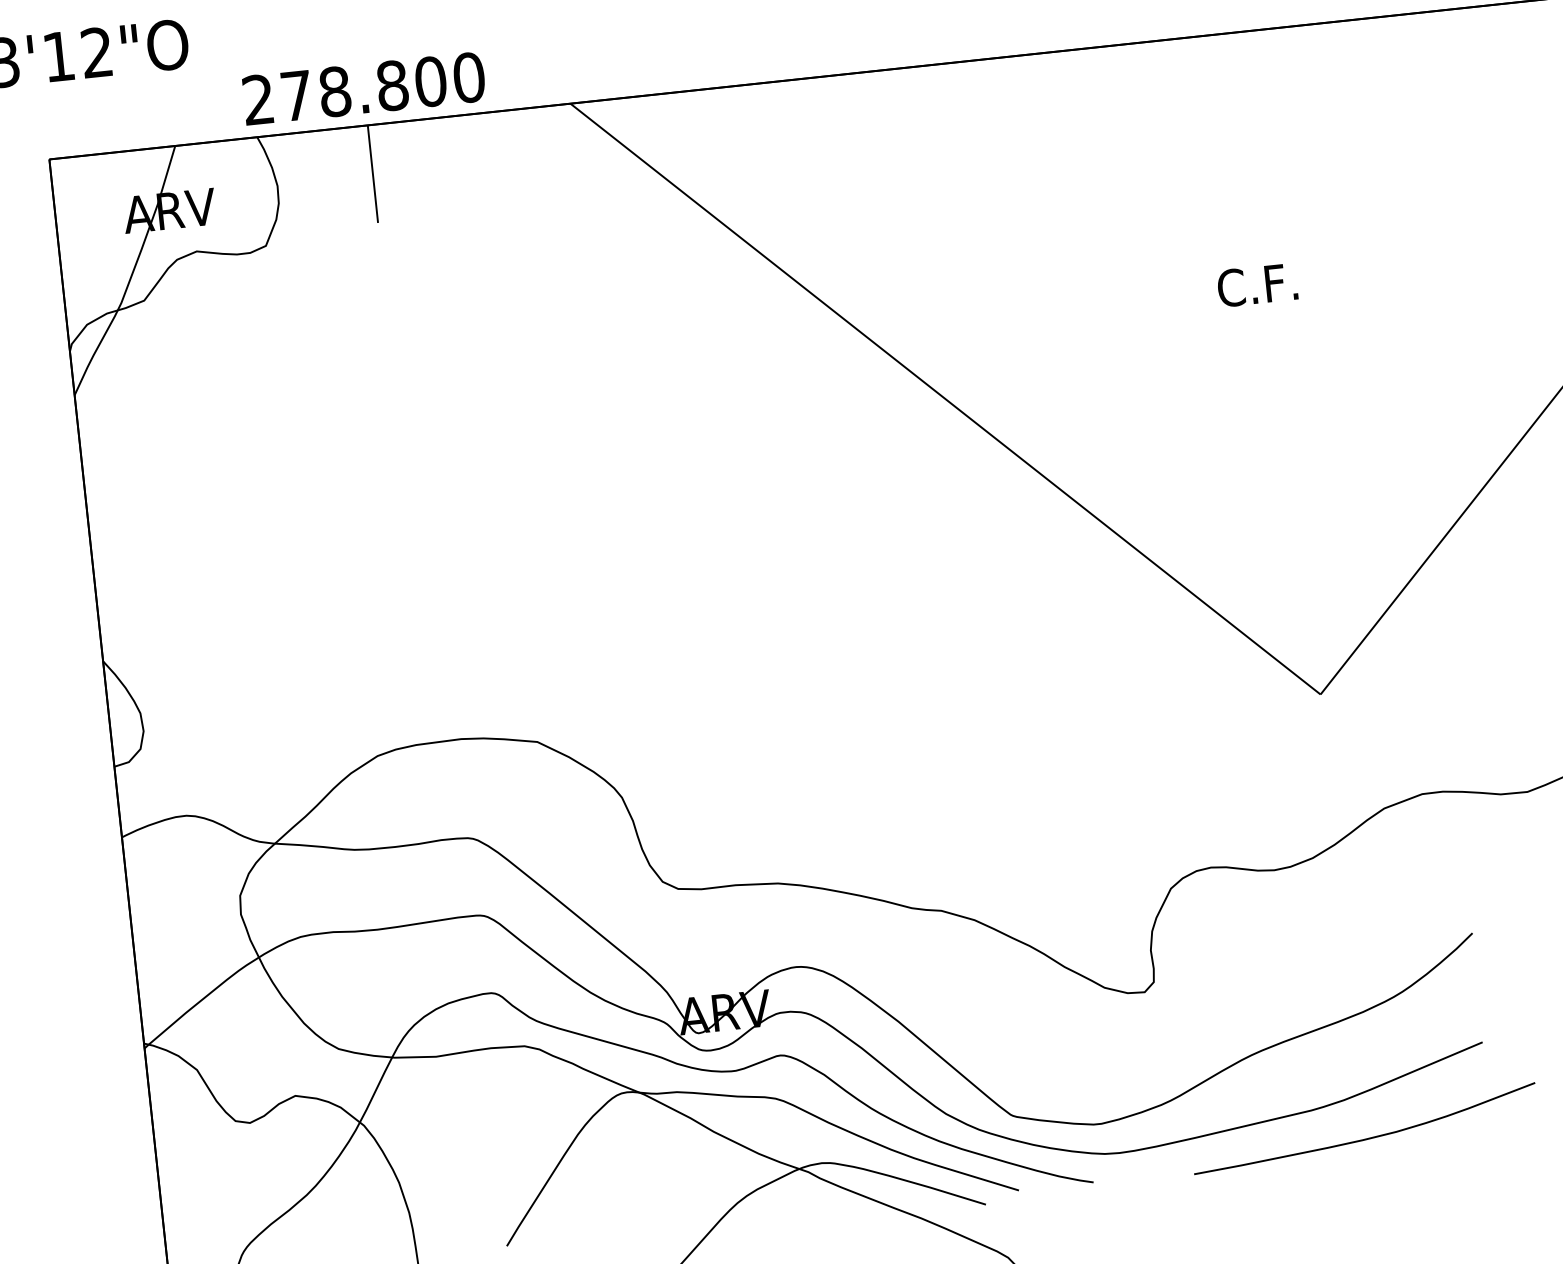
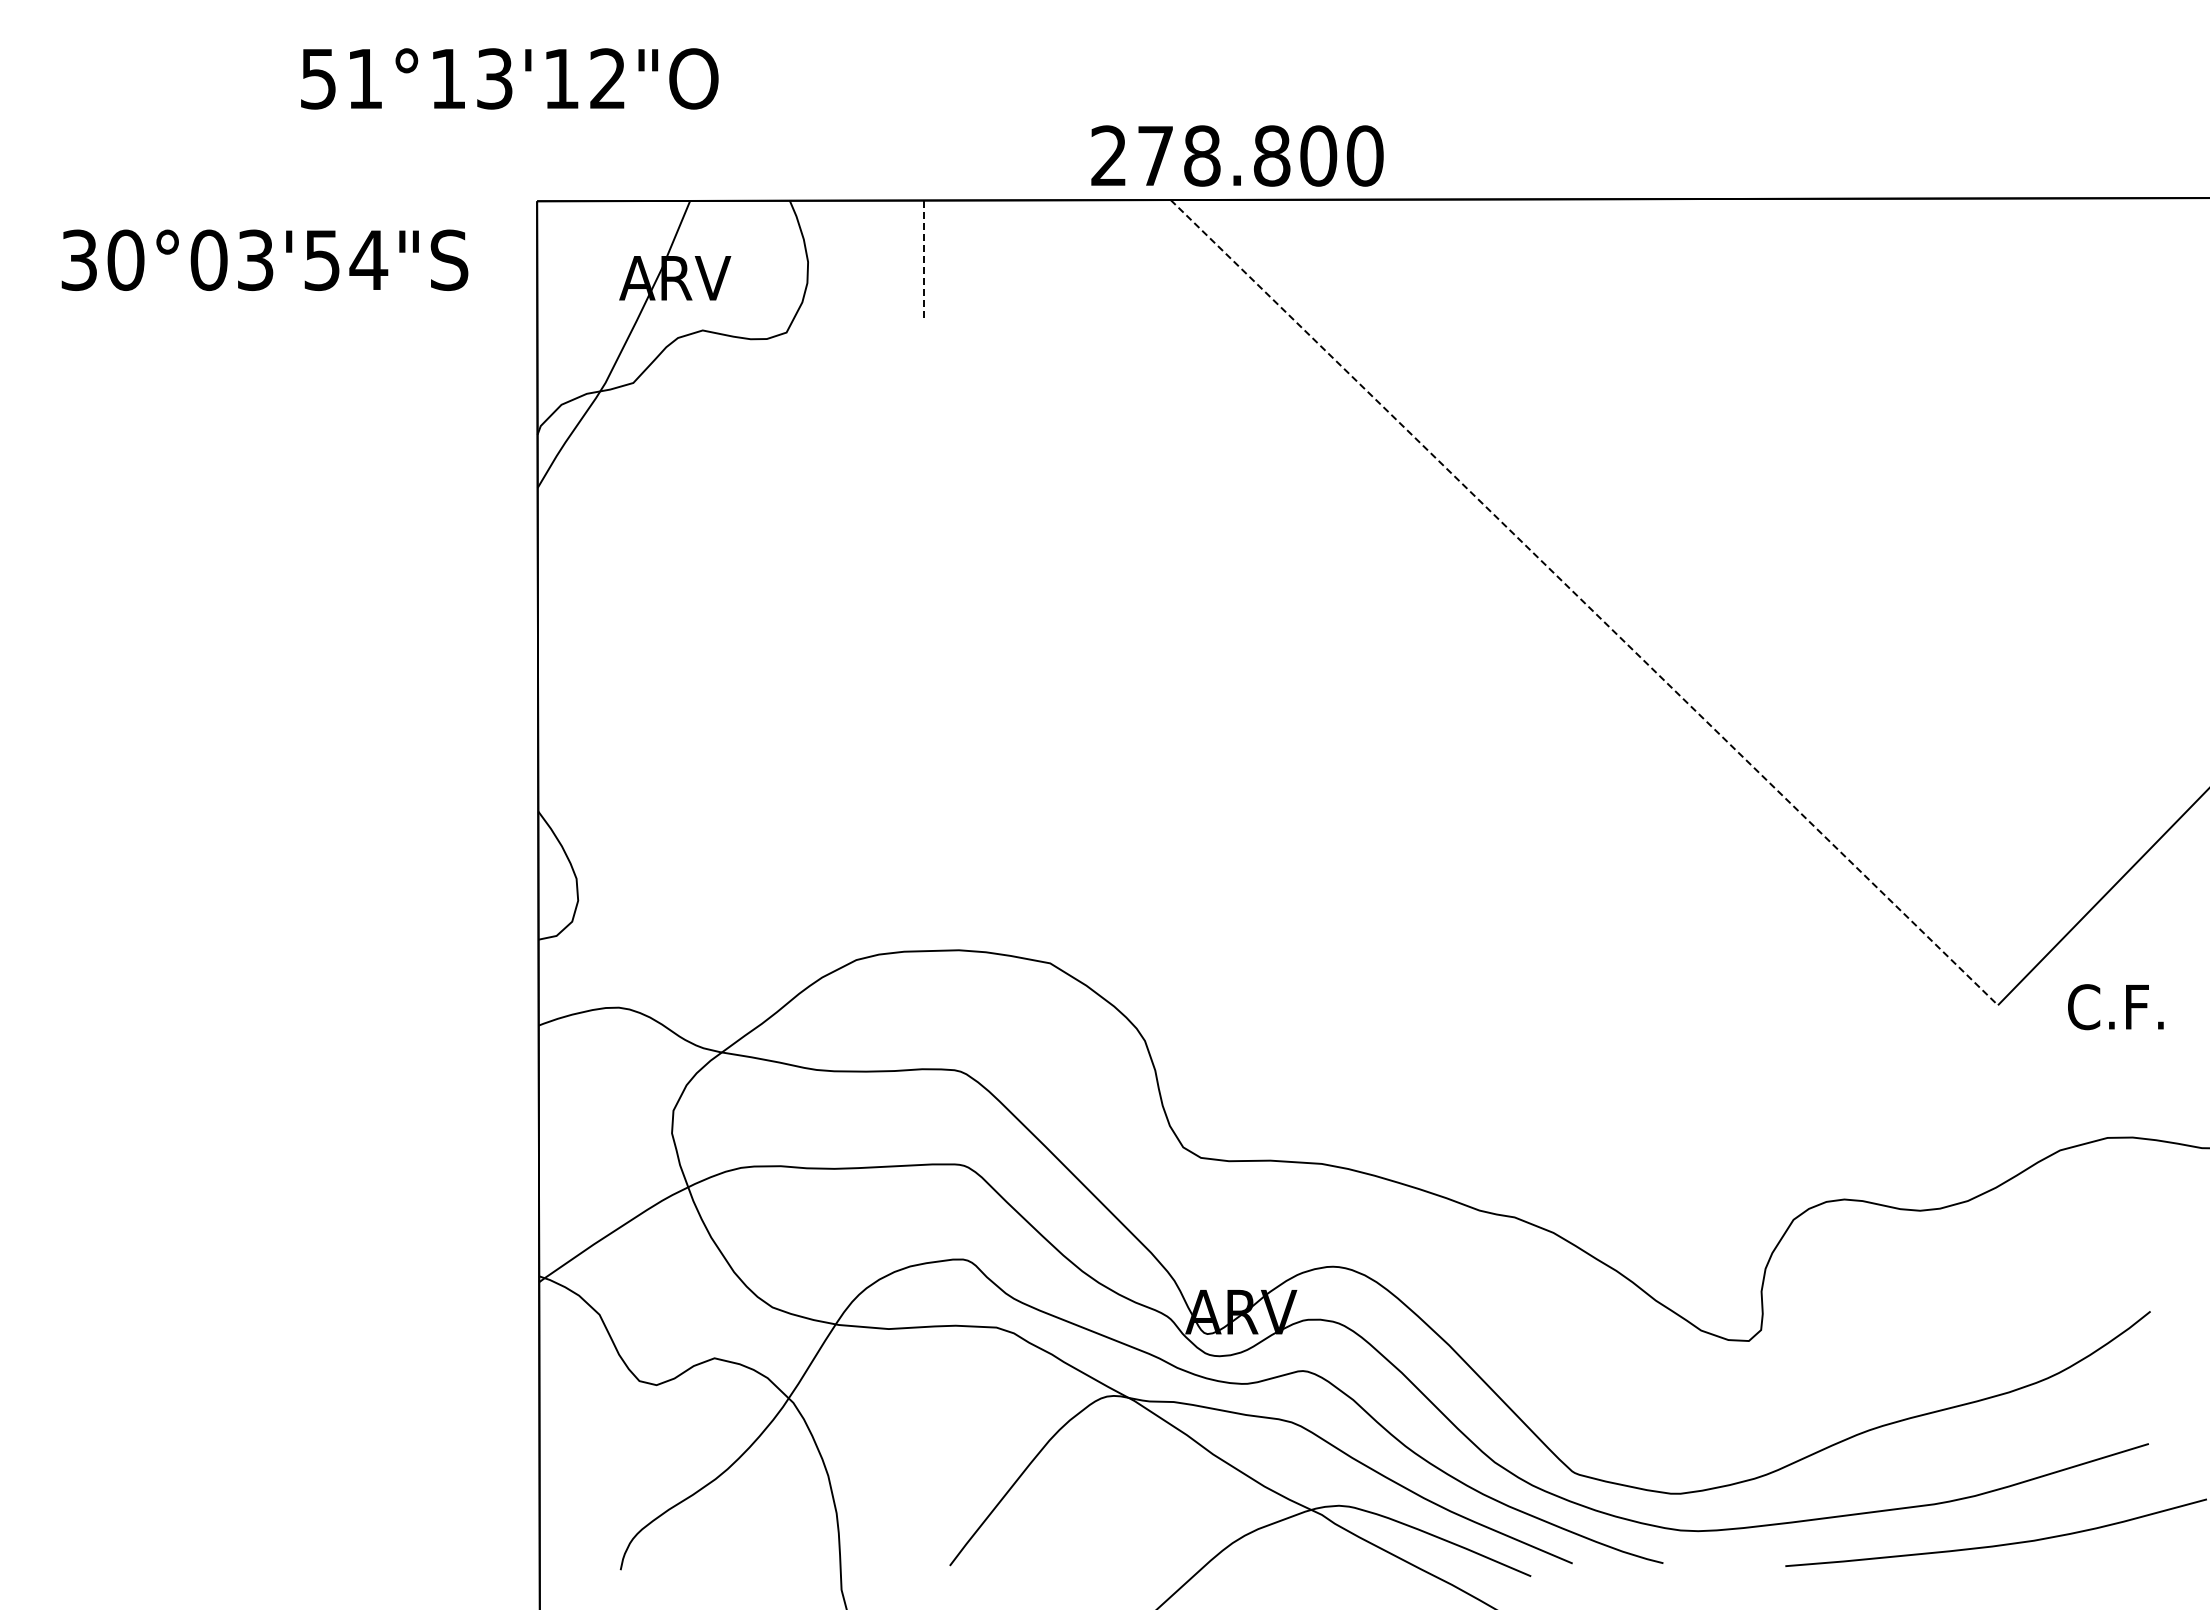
text: (364, 88) -> (1237, 155), moved
line: (373, 174) -> (924, 260), solid -> dashed
text: (1257, 285) -> (2115, 1007), moved
line: (945, 399) -> (1584, 603), solid -> dashed

